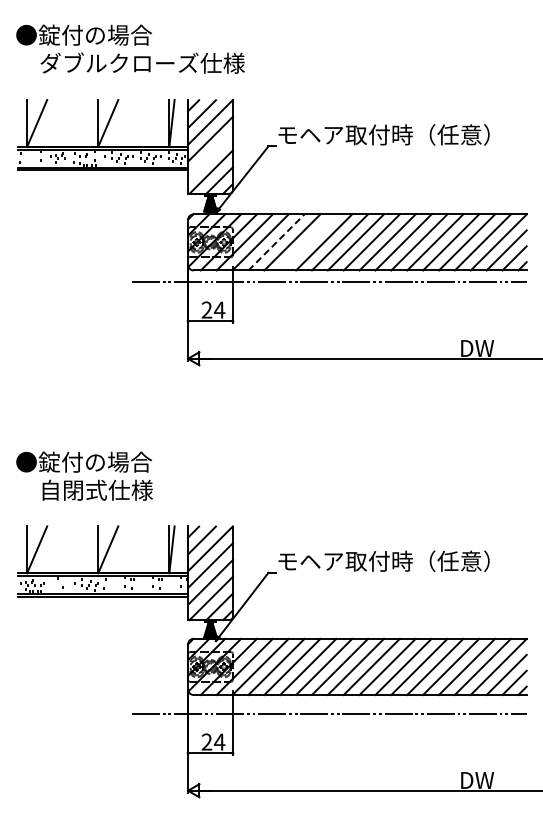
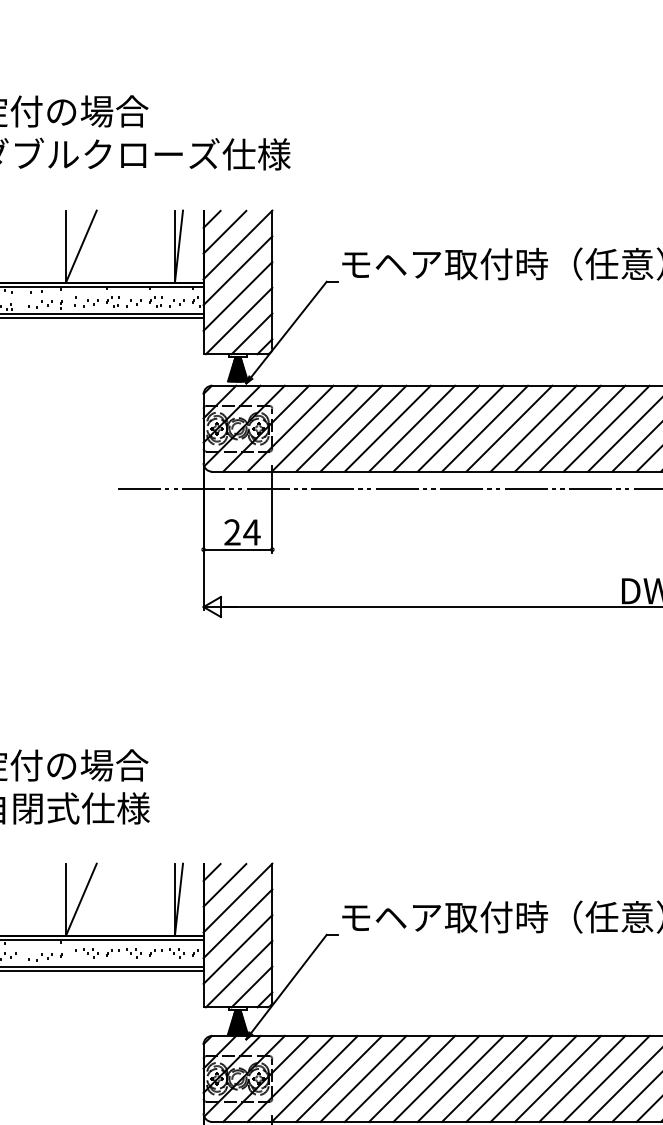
line: (210, 155) -> (237, 295), added
line: (276, 242) -> (339, 428), dashed -> solid
line: (308, 242) -> (388, 428), added

